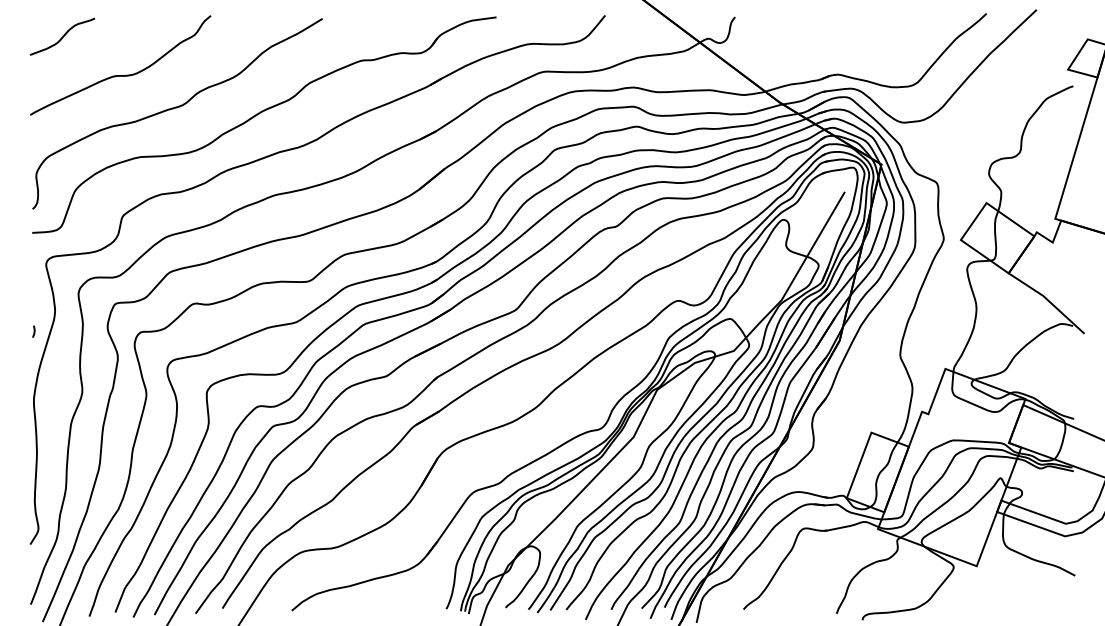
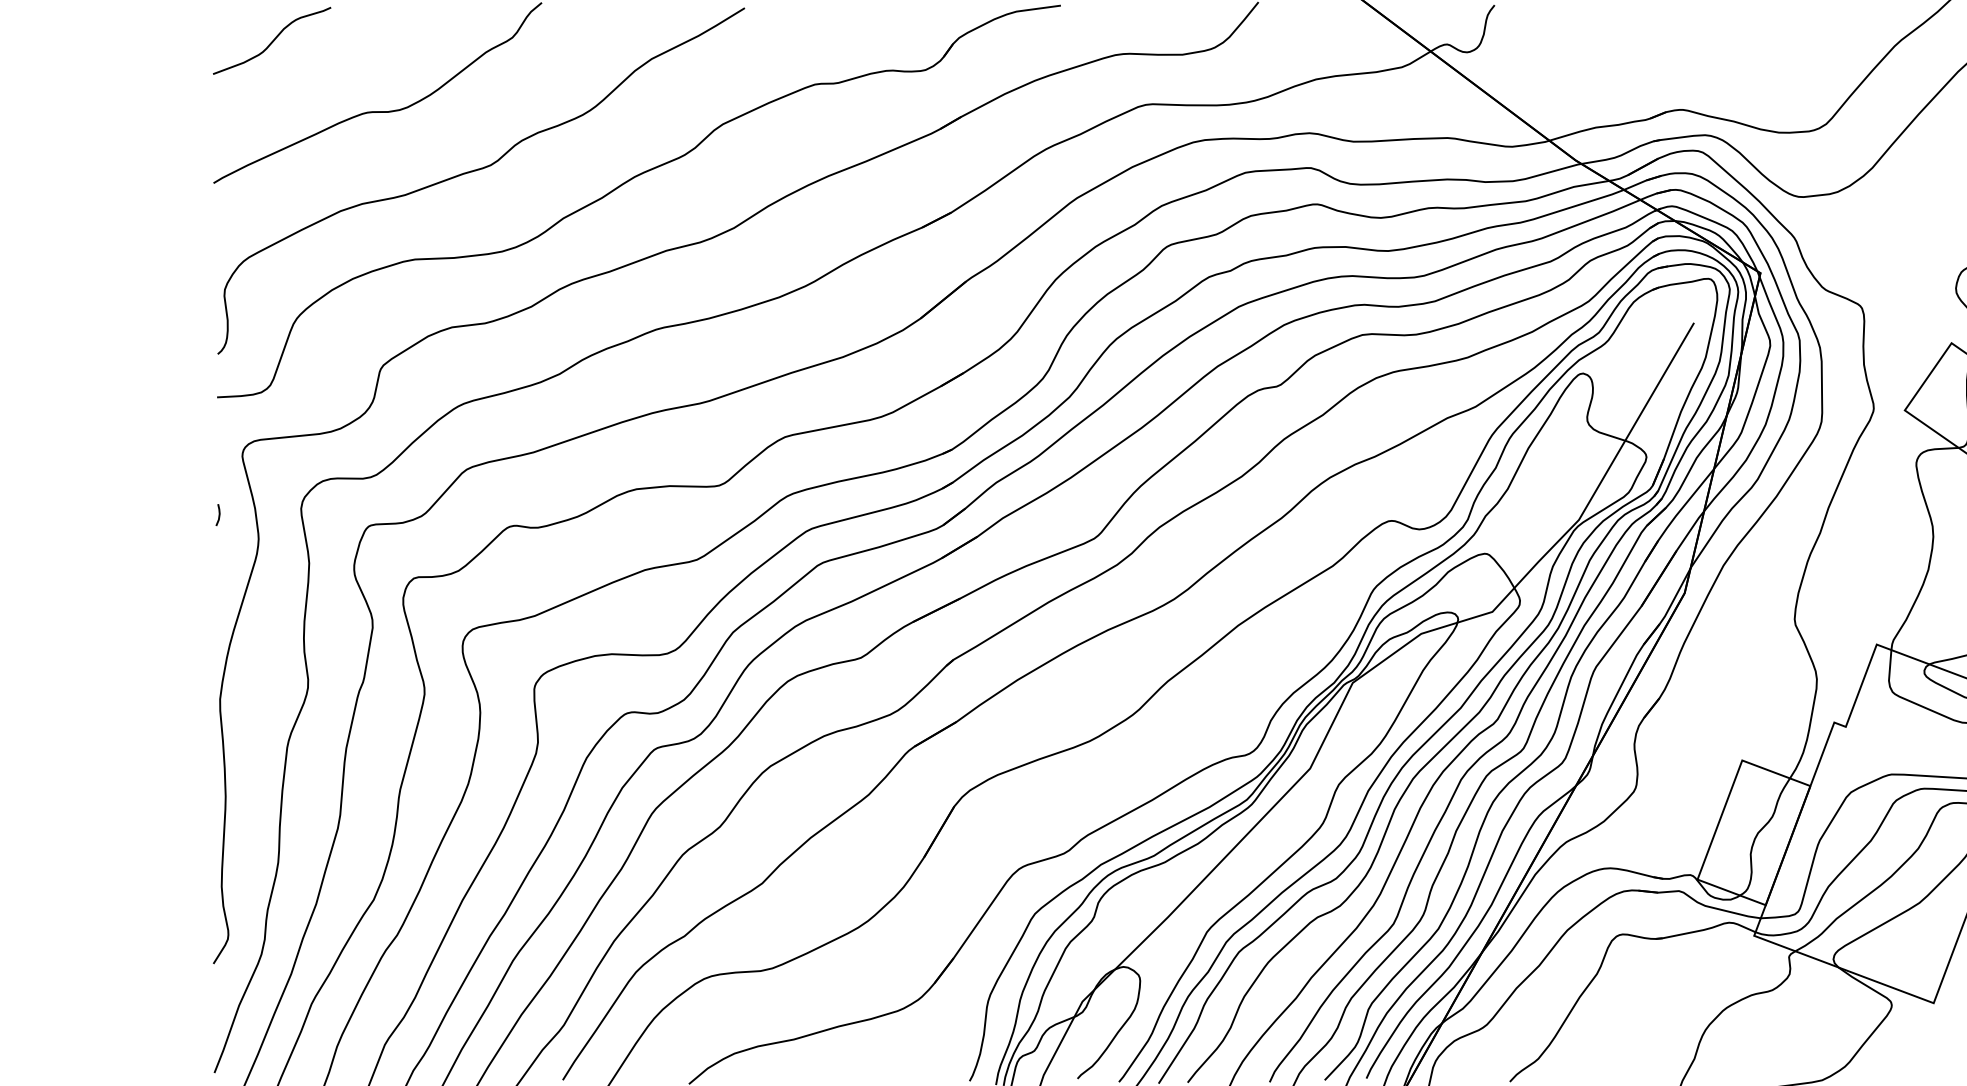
line: (33, 331) -> (217, 514), moved

